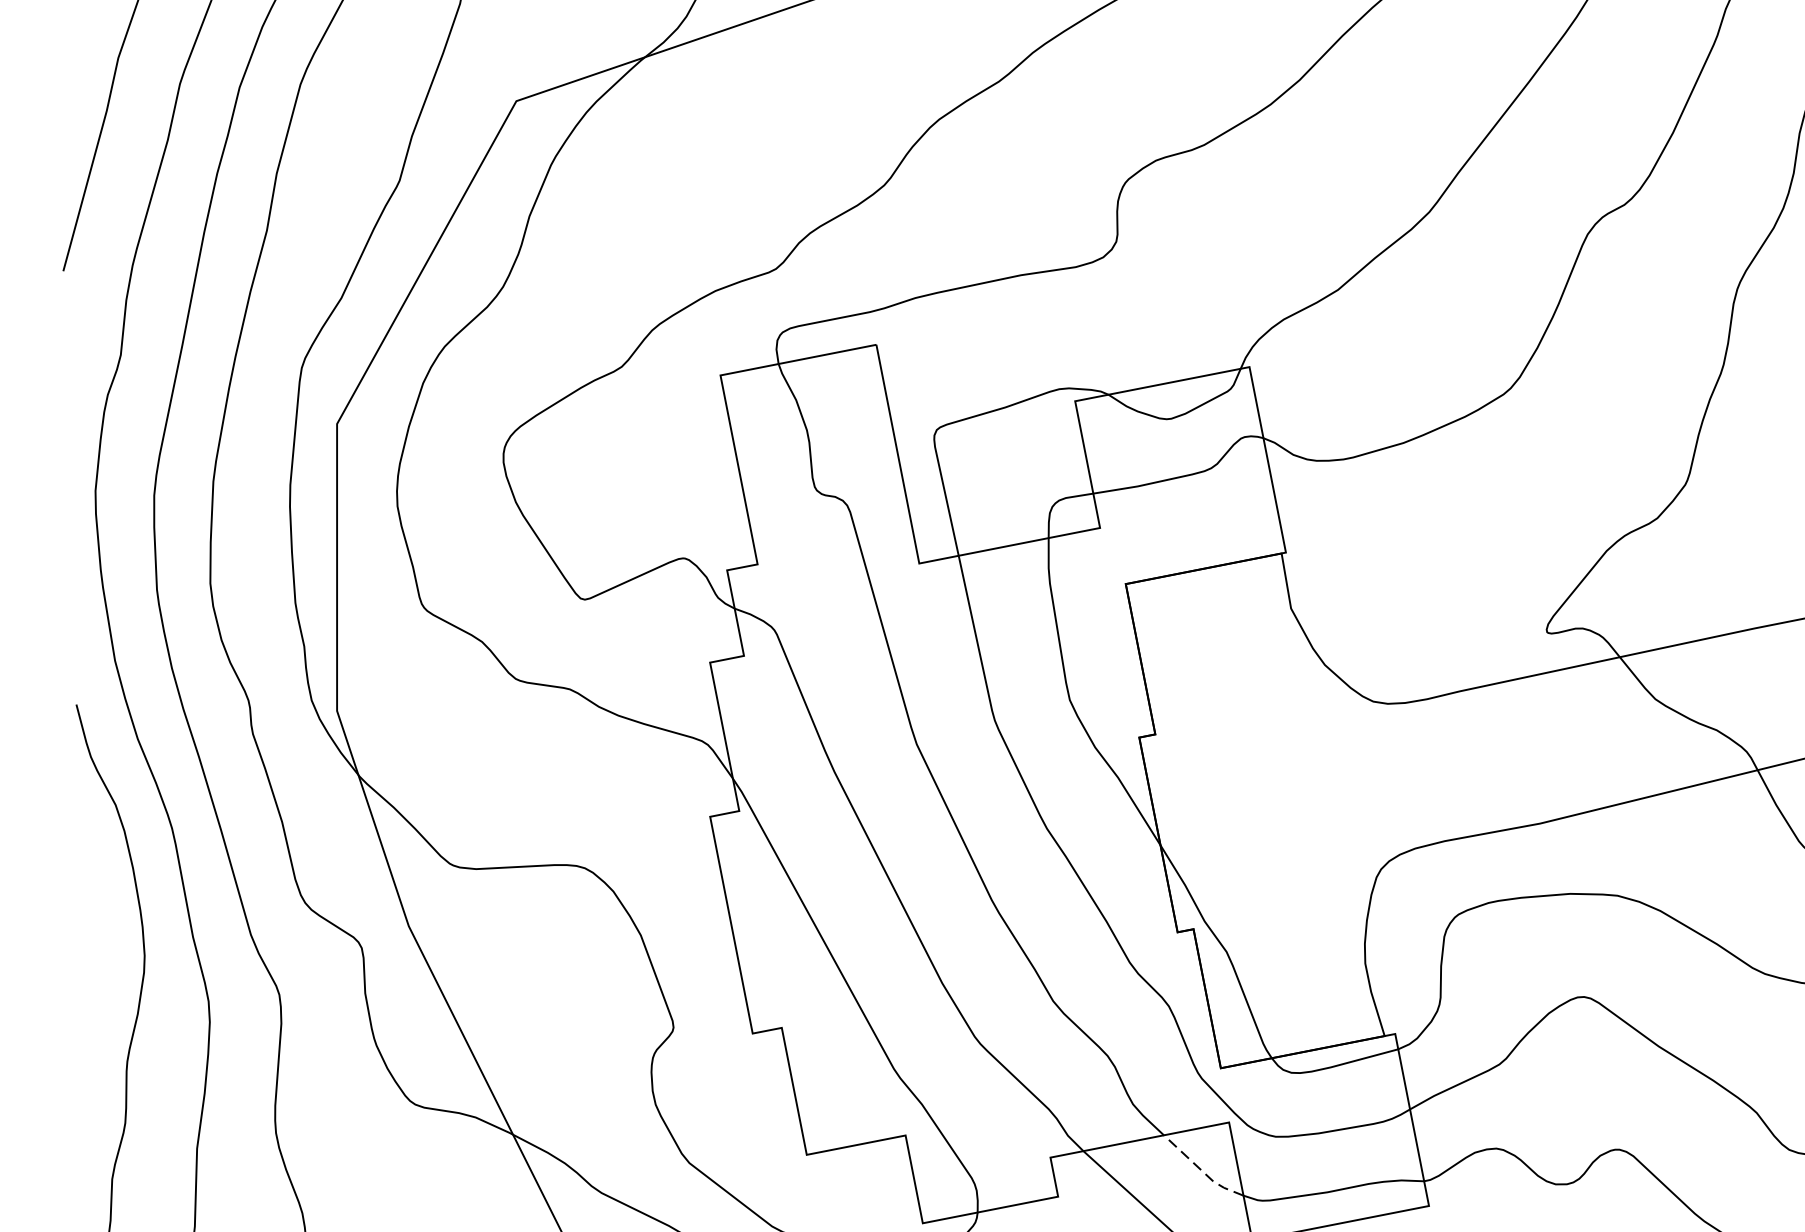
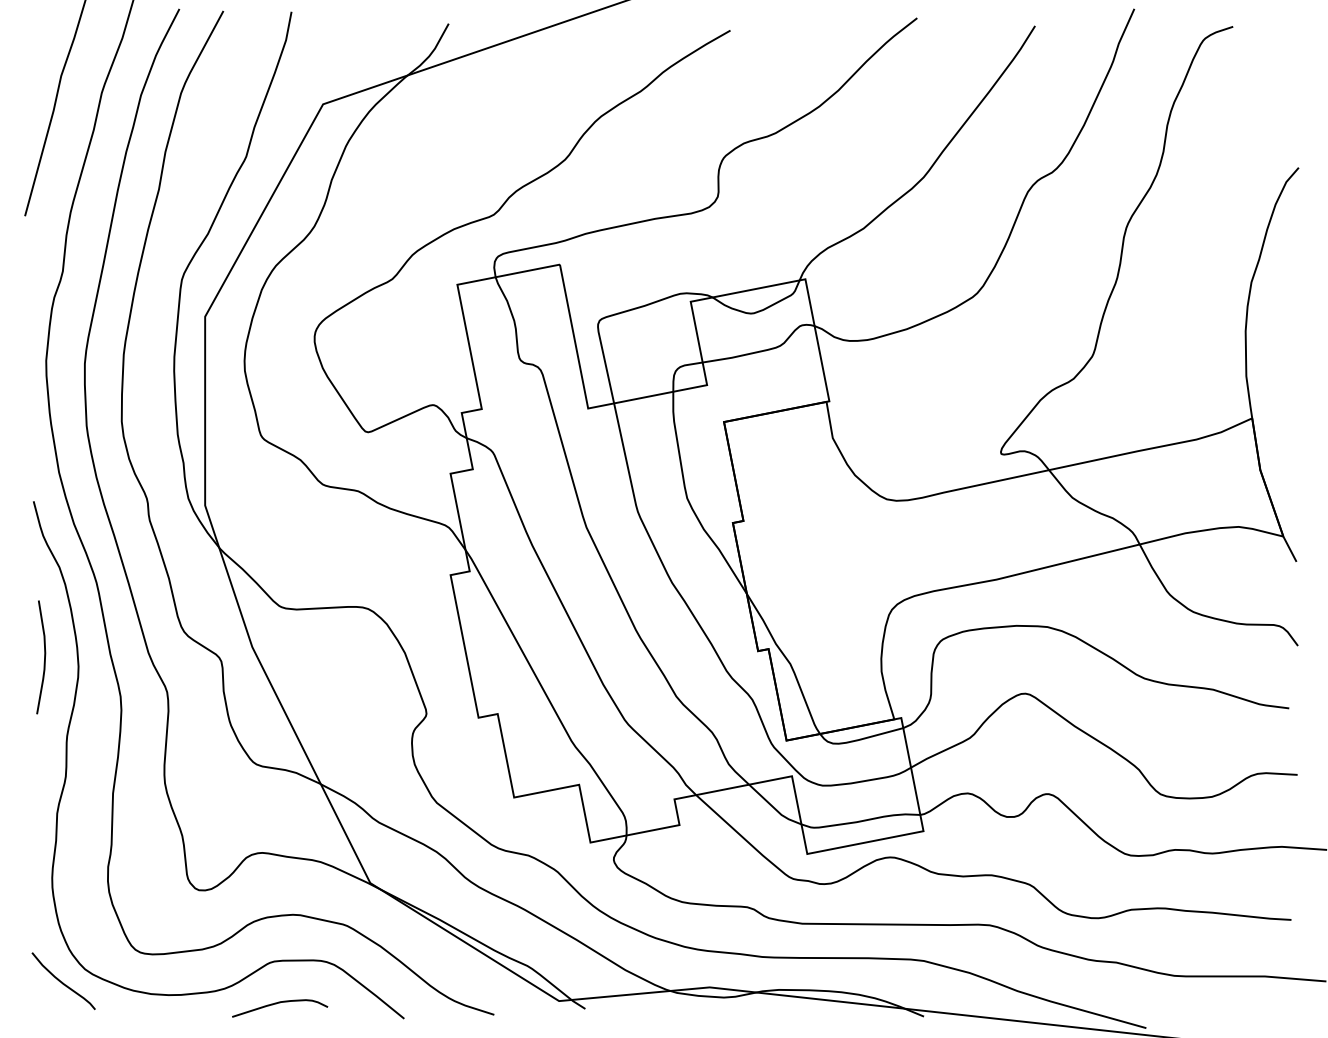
curve: (92, 941) -> (44, 657), added
line: (1202, 1171) -> (774, 808), dashed -> solid

